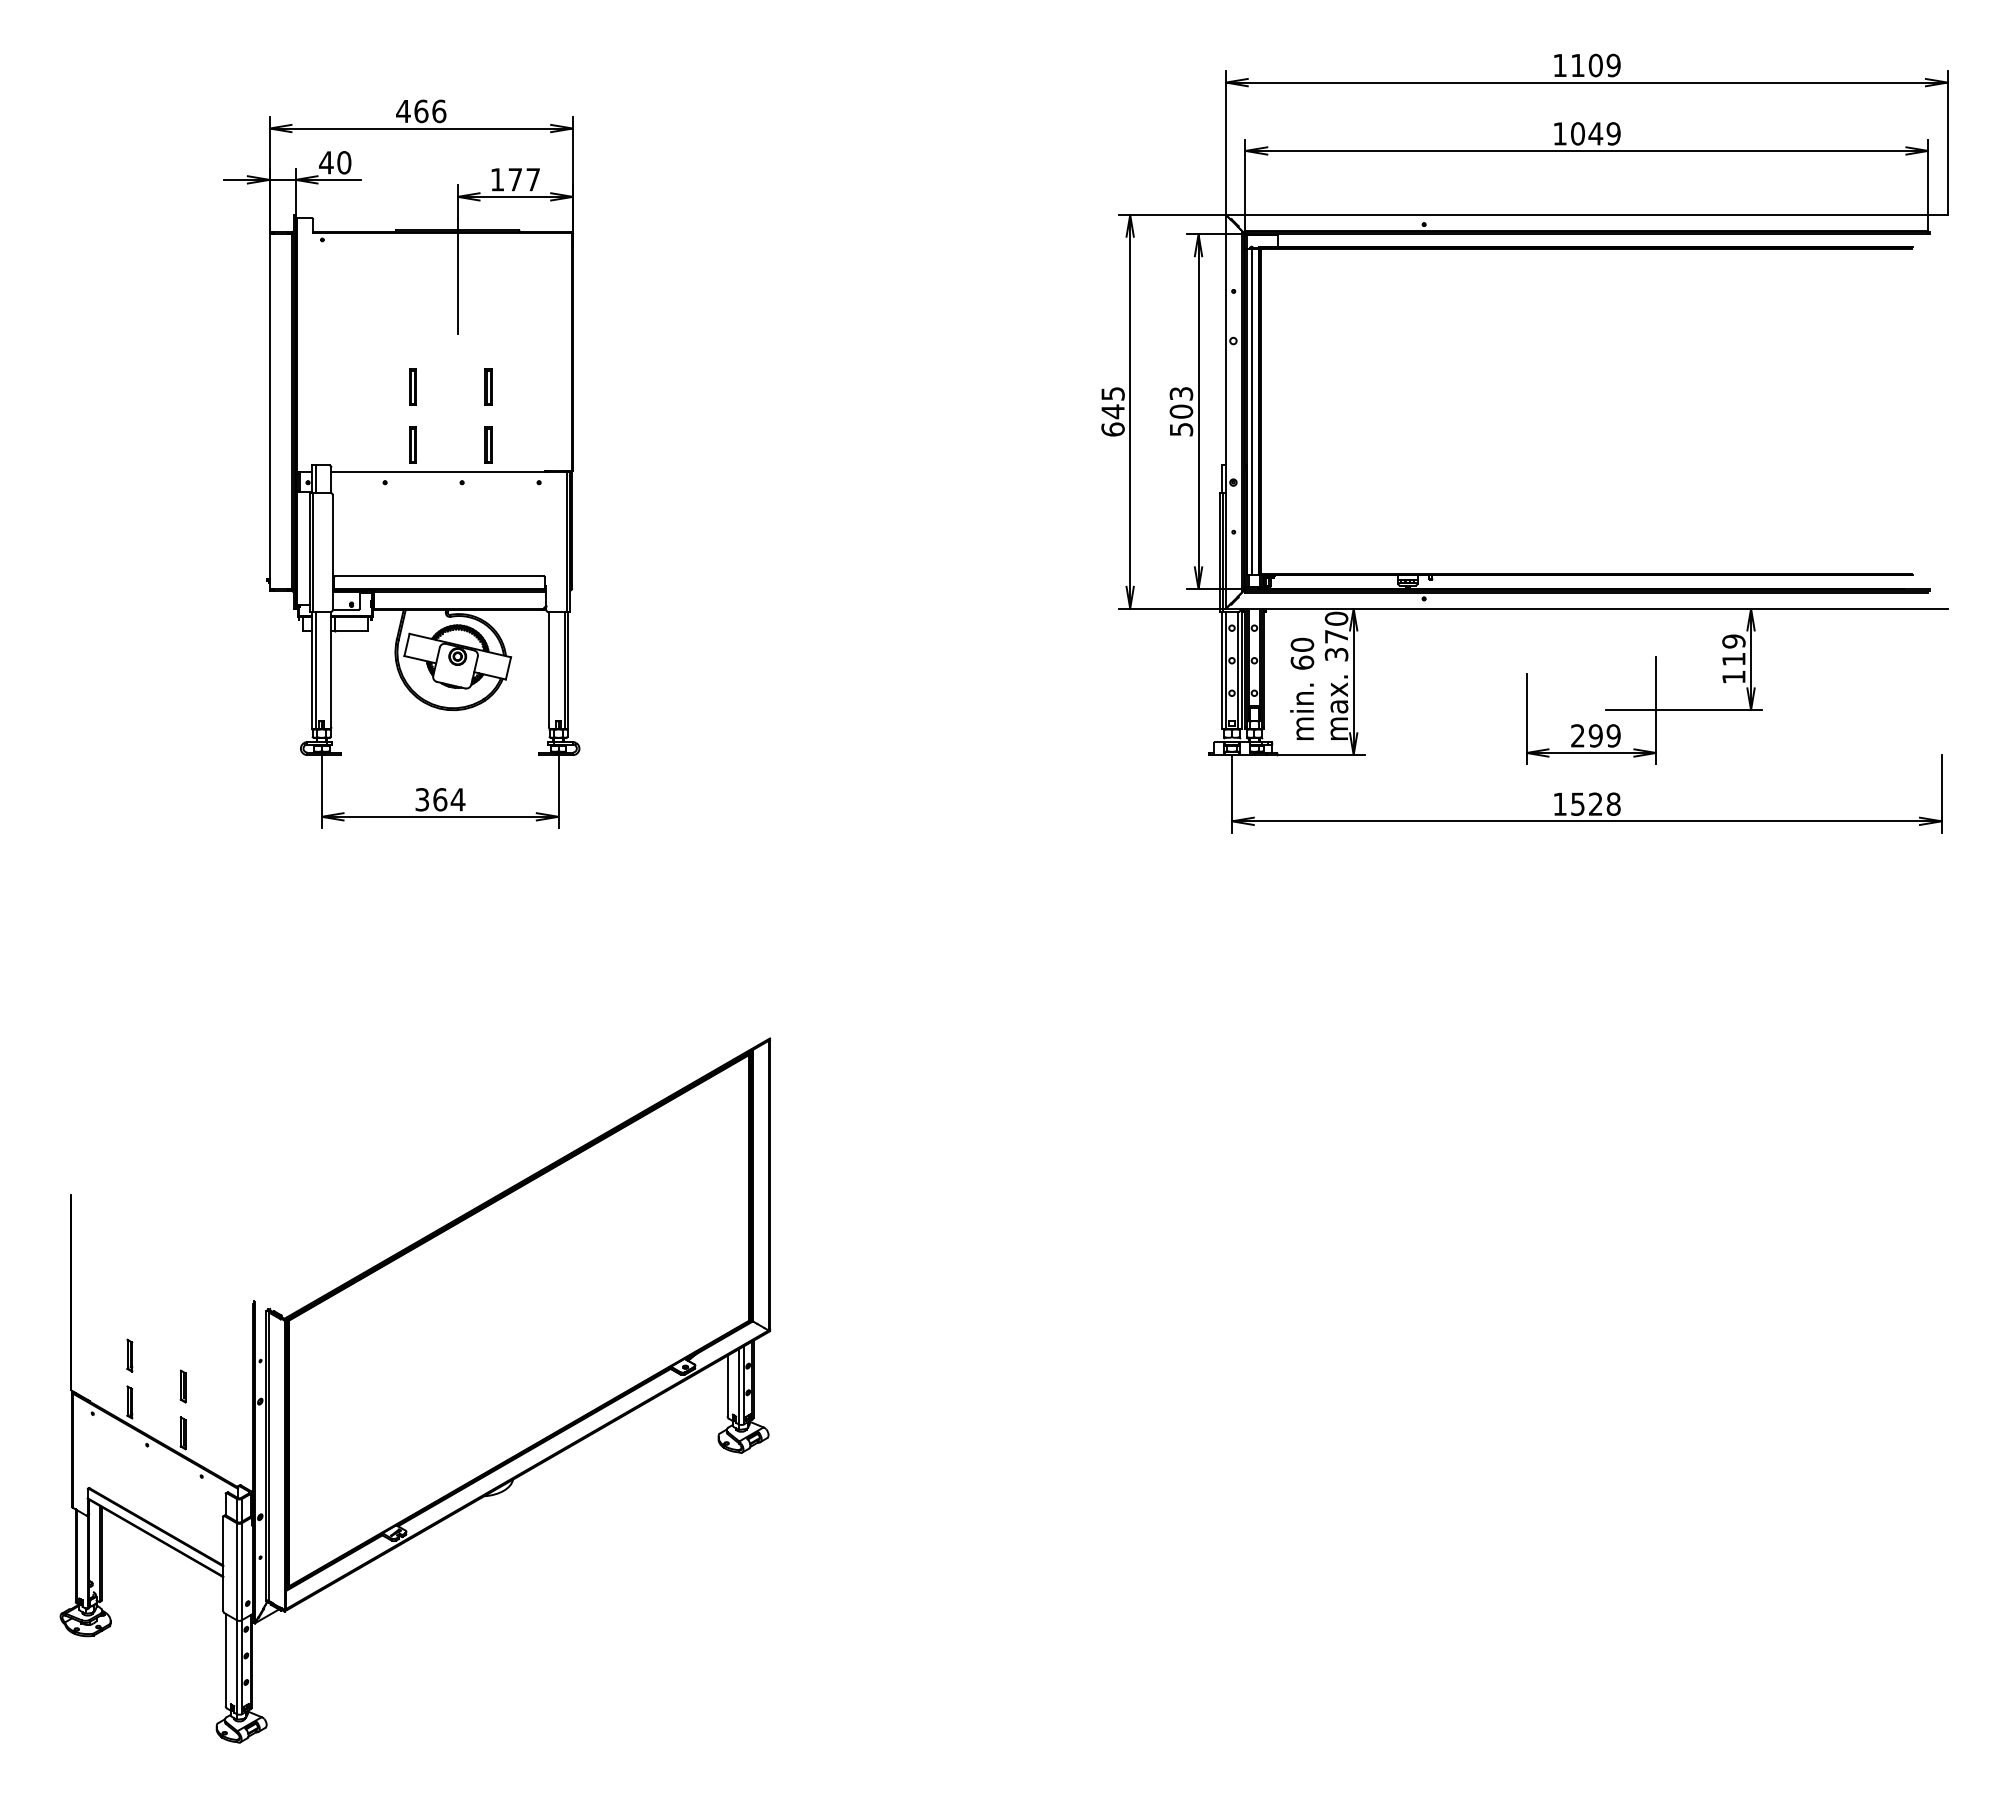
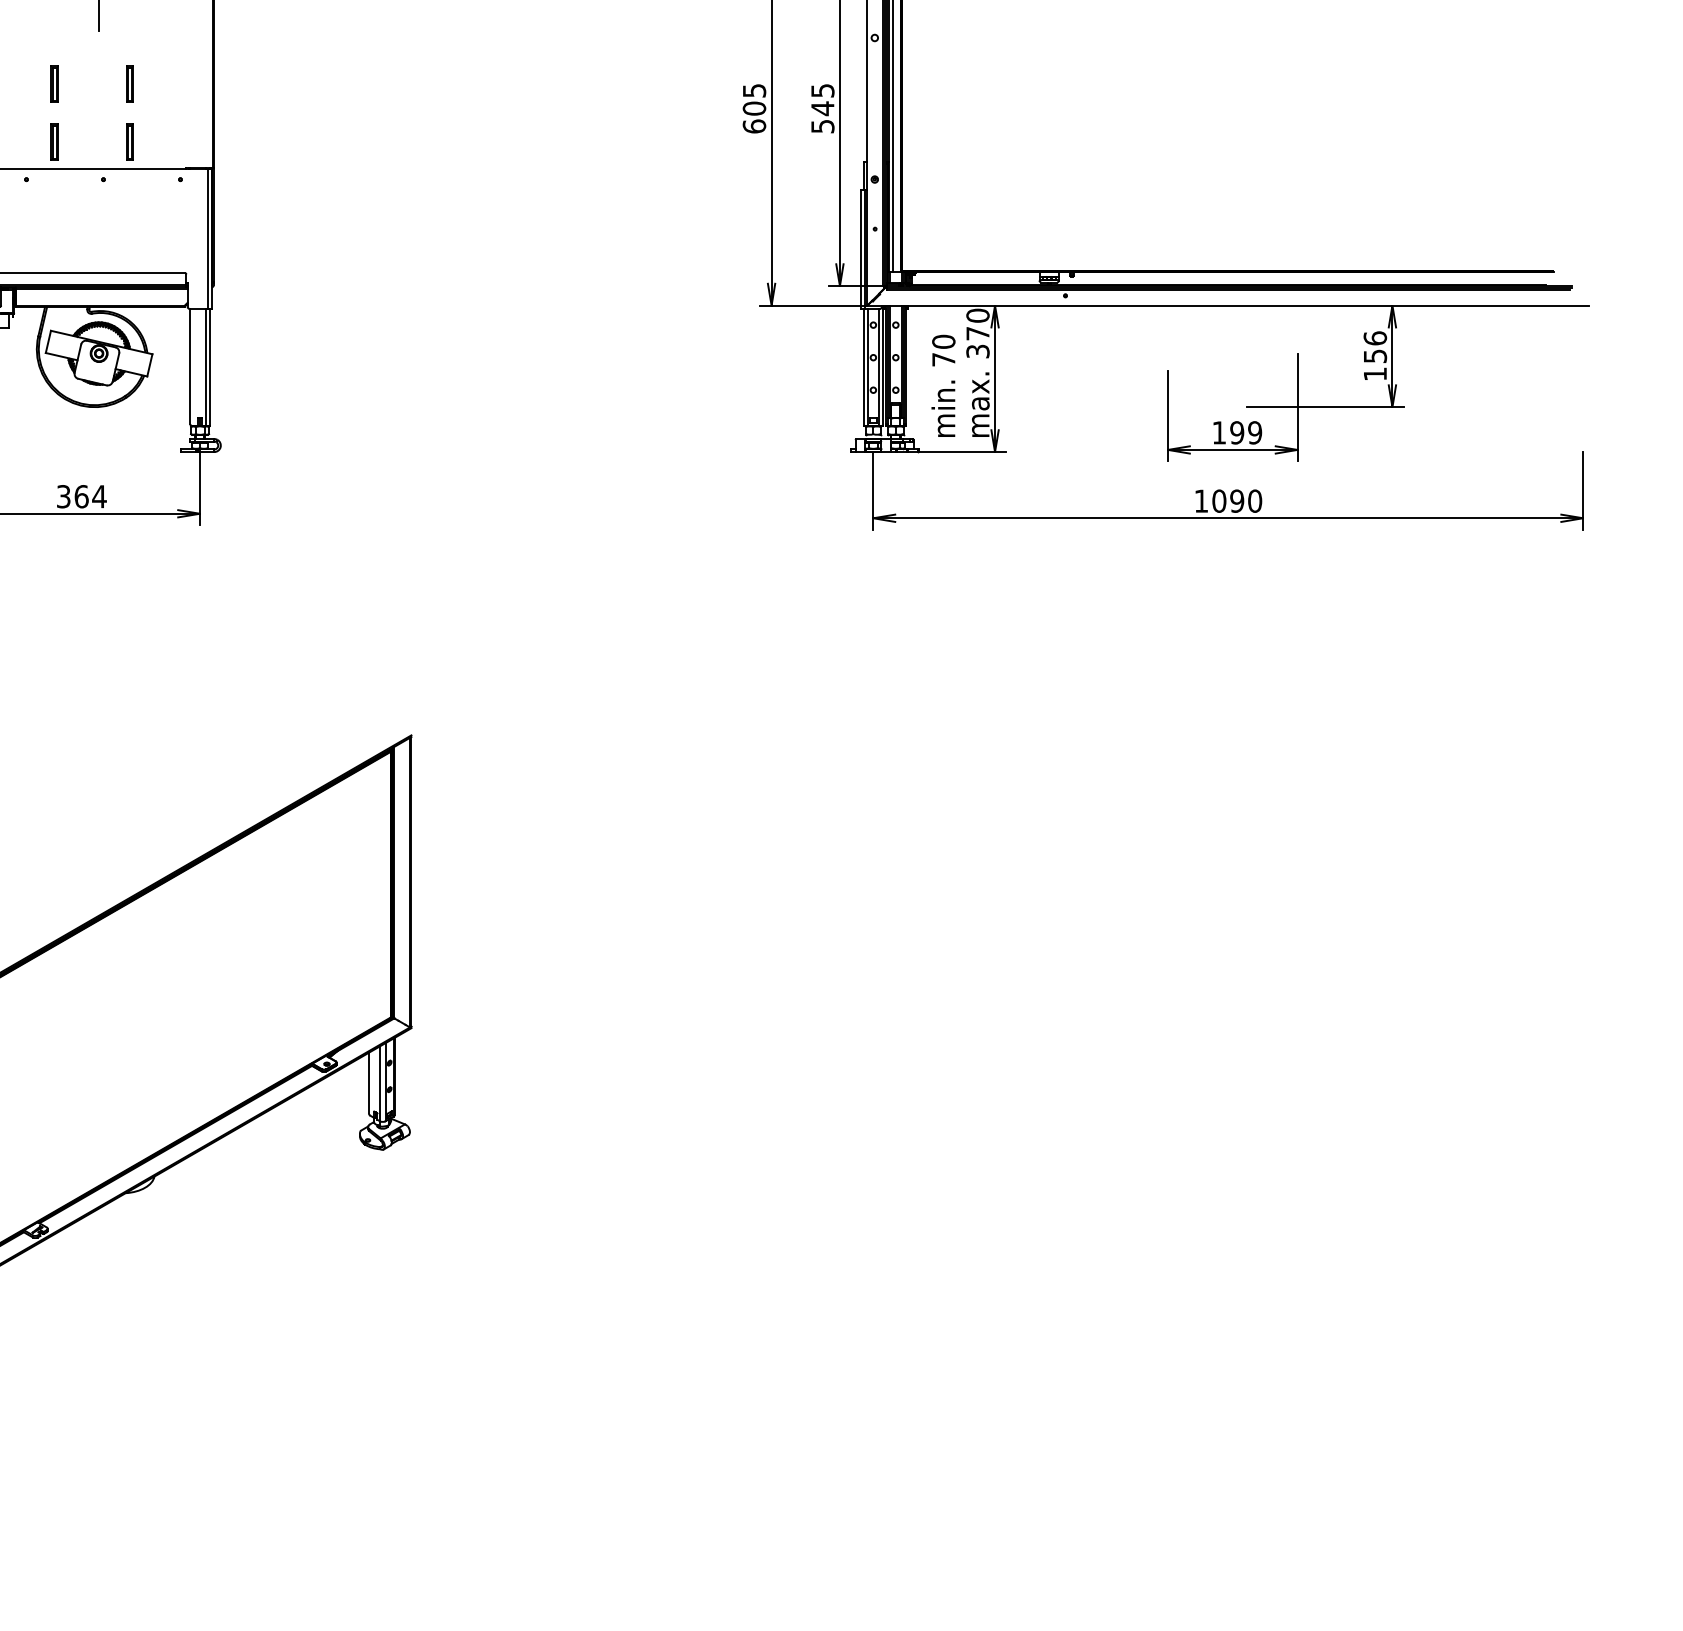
text: (1181, 403) -> (822, 100), 503 -> 545
text: (1112, 411) -> (753, 108), 645 -> 605
text: (1733, 650) -> (1374, 347), 119 -> 156
text: (1302, 662) -> (943, 359), 60 -> 70
text: (1577, 735) -> (1218, 432), 299 -> 199
text: (1595, 803) -> (1236, 500), 1528 -> 1090

